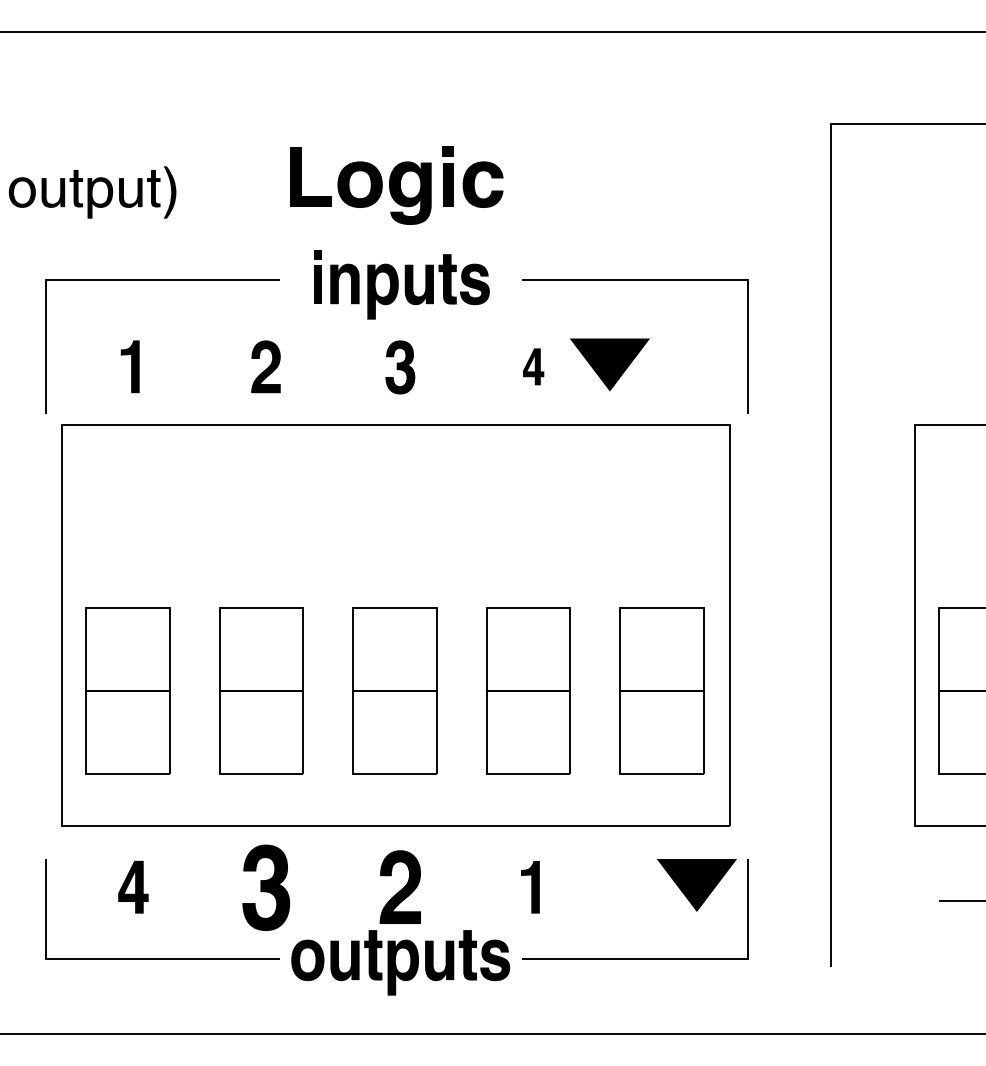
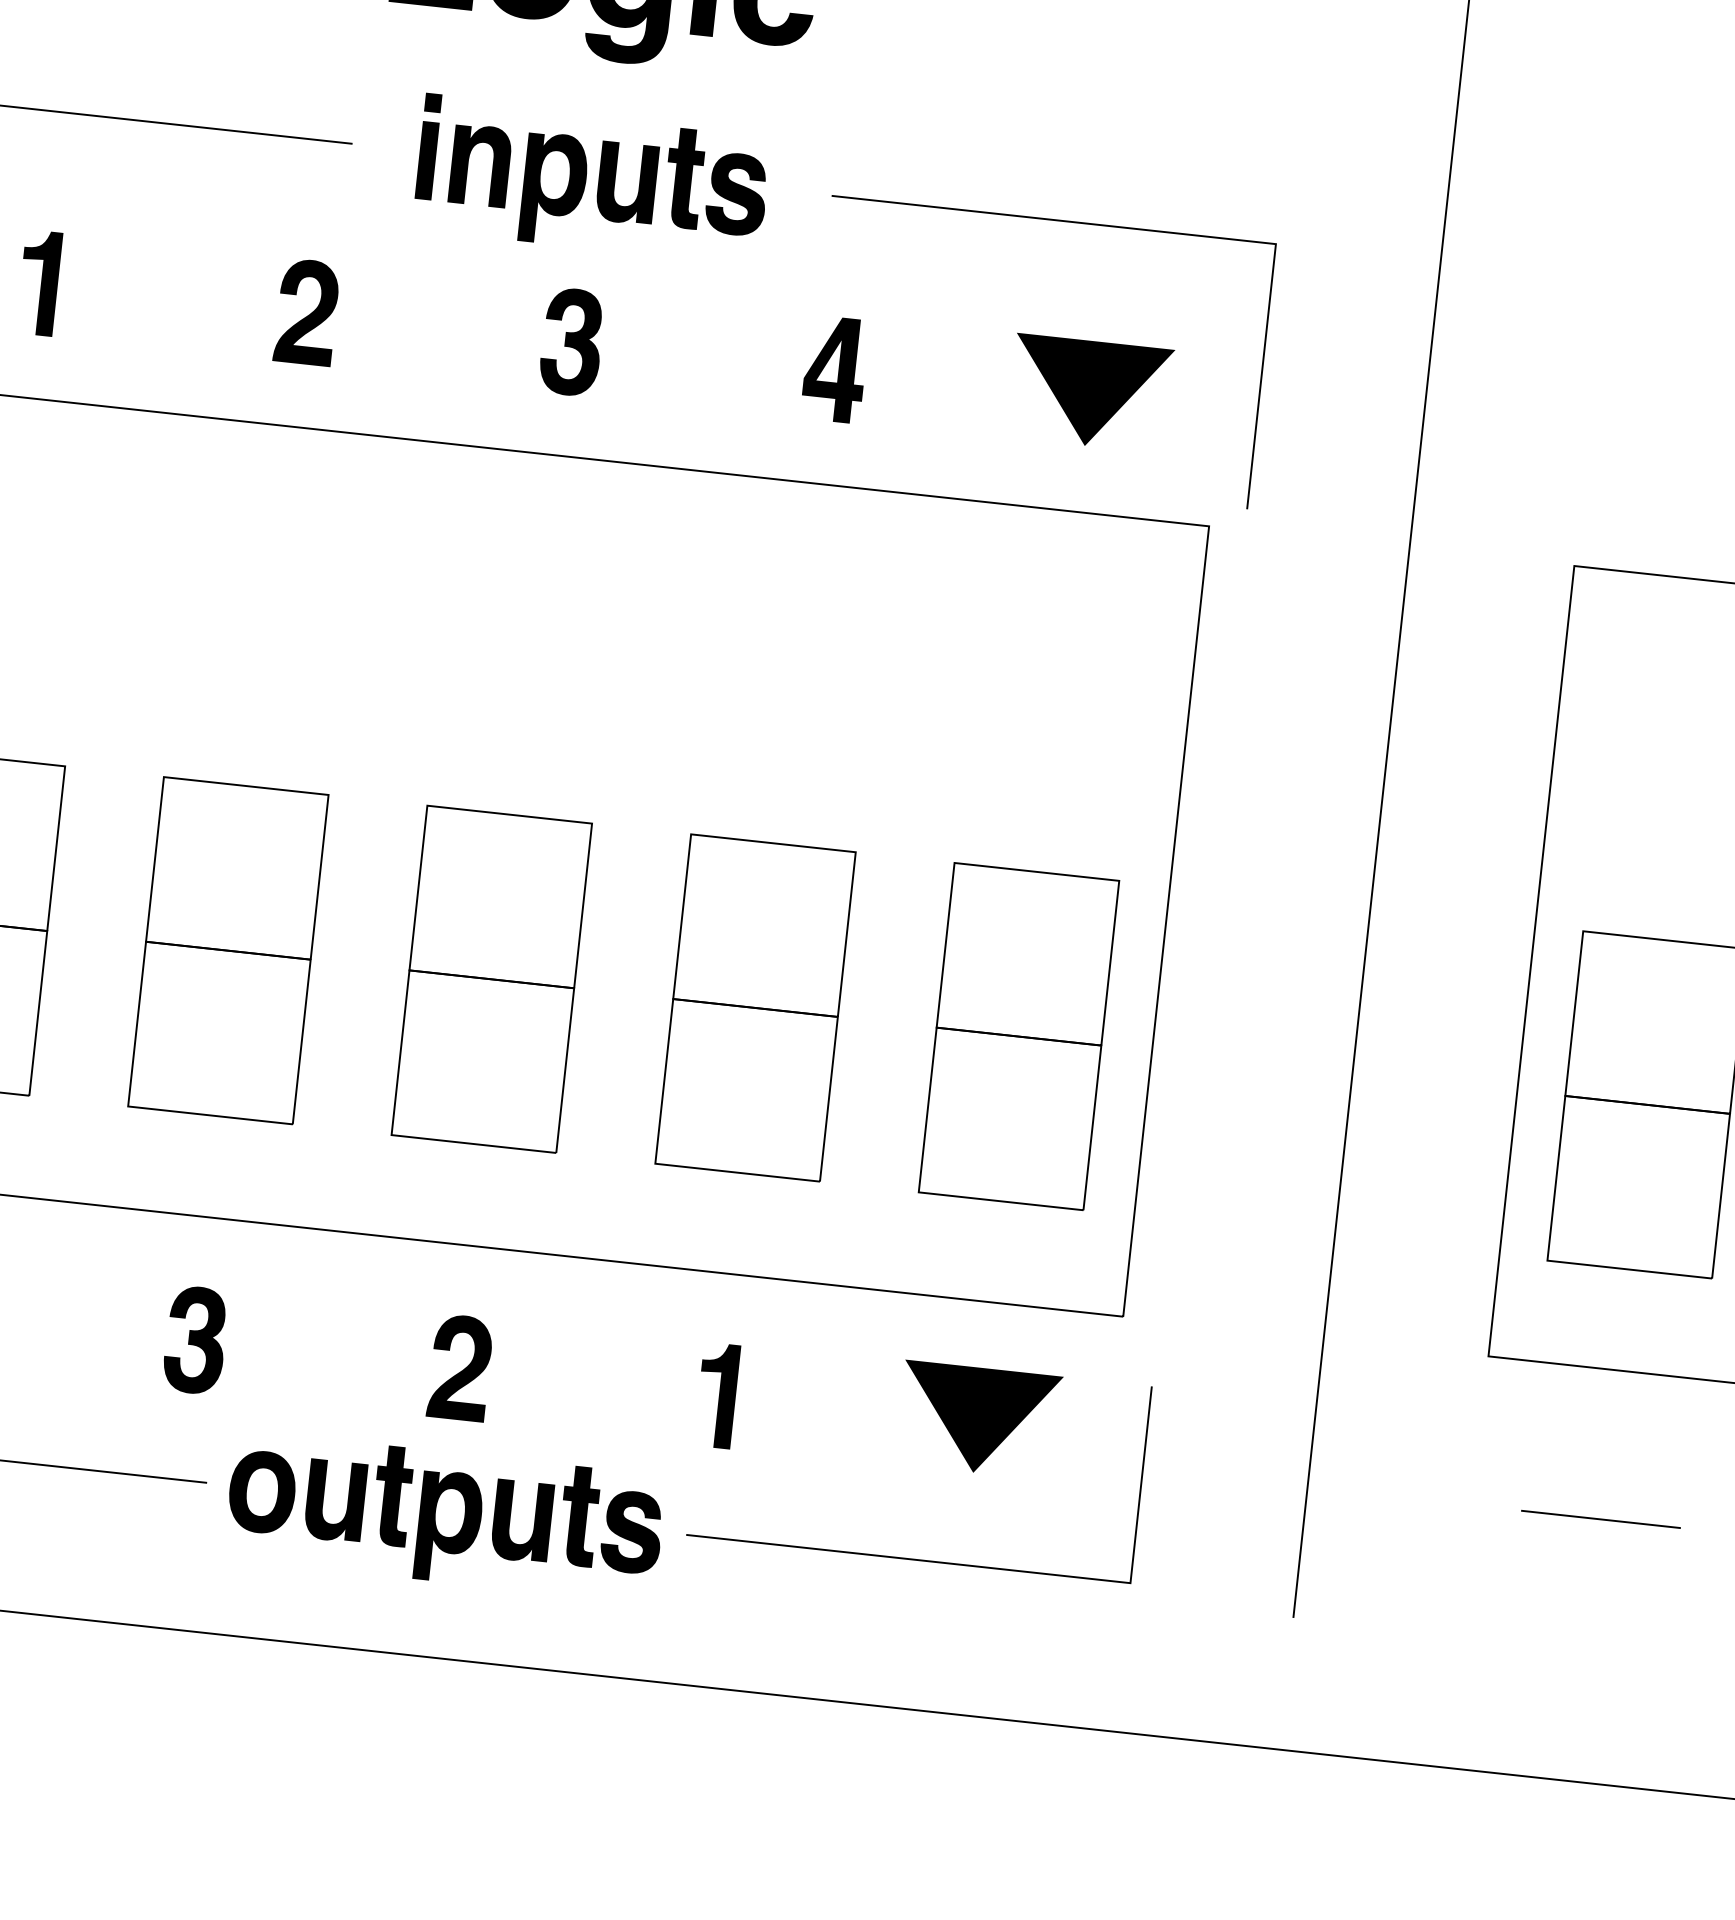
part: (609, 364) -> (1089, 392), moved
part: (533, 366) -> (834, 368), size x1.43
part: (696, 885) -> (978, 1420), moved
part: (265, 887) -> (194, 1339), size x0.62
part: (399, 887) -> (458, 1368), size x0.71

